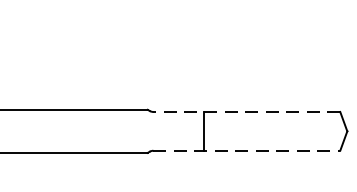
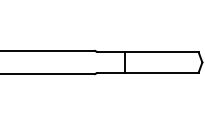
line: (245, 112) -> (147, 52), dashed -> solid
line: (247, 149) -> (148, 72), dashed -> solid

